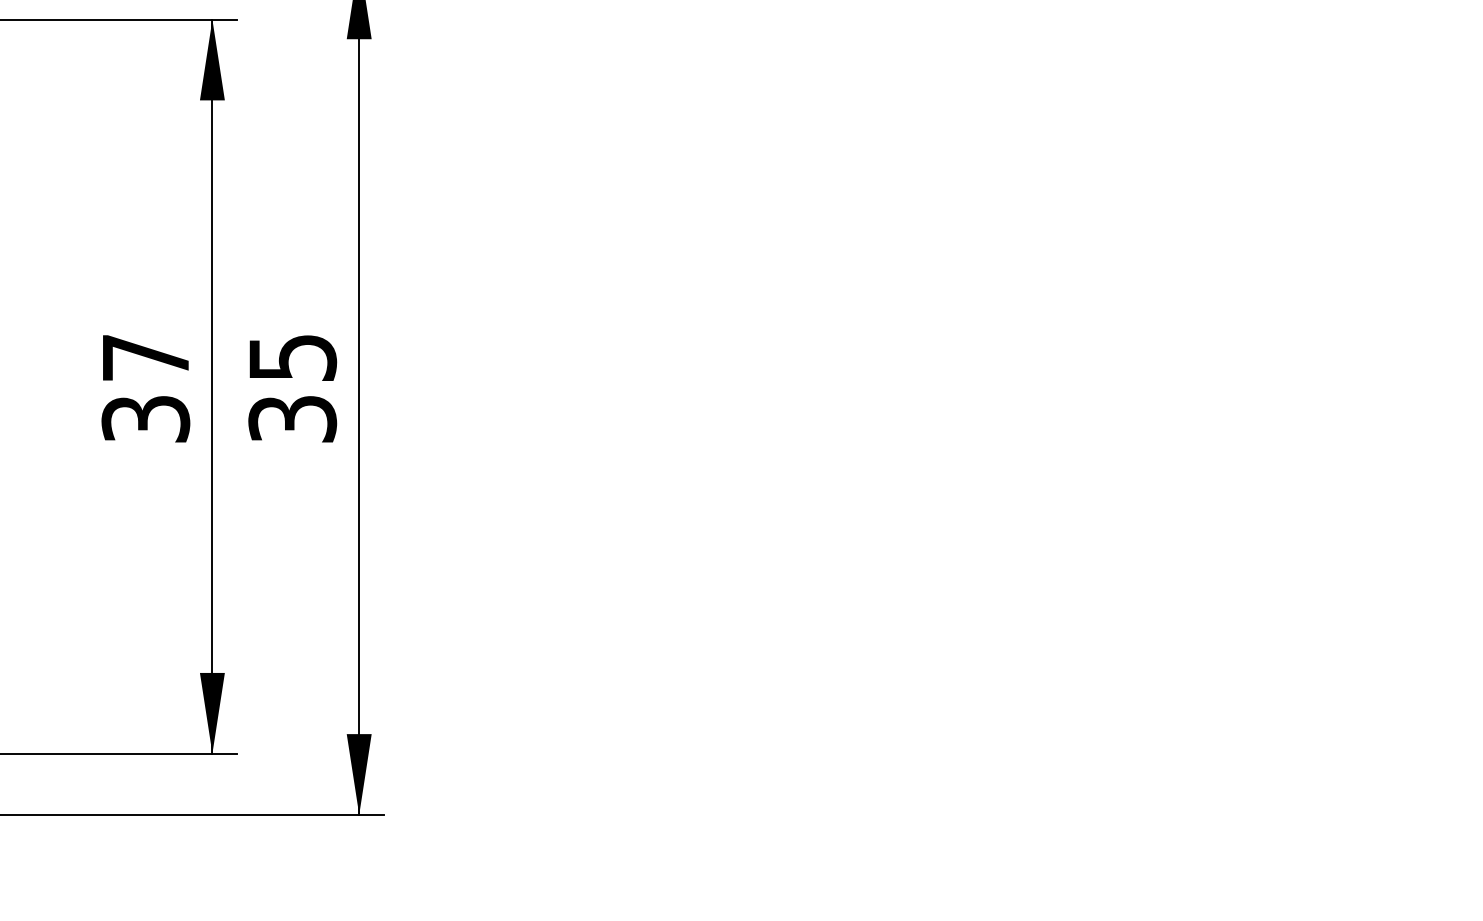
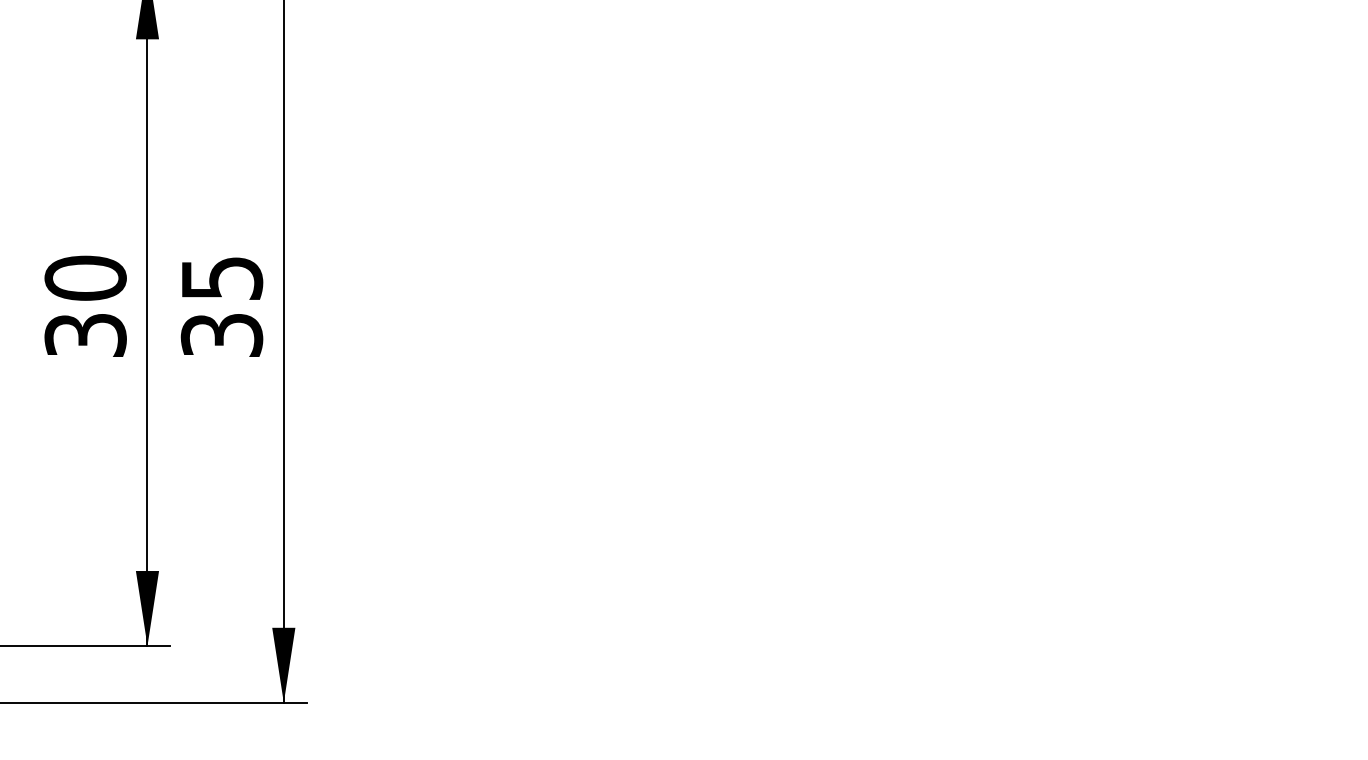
text: (145, 357) -> (85, 278), 37 -> 30

